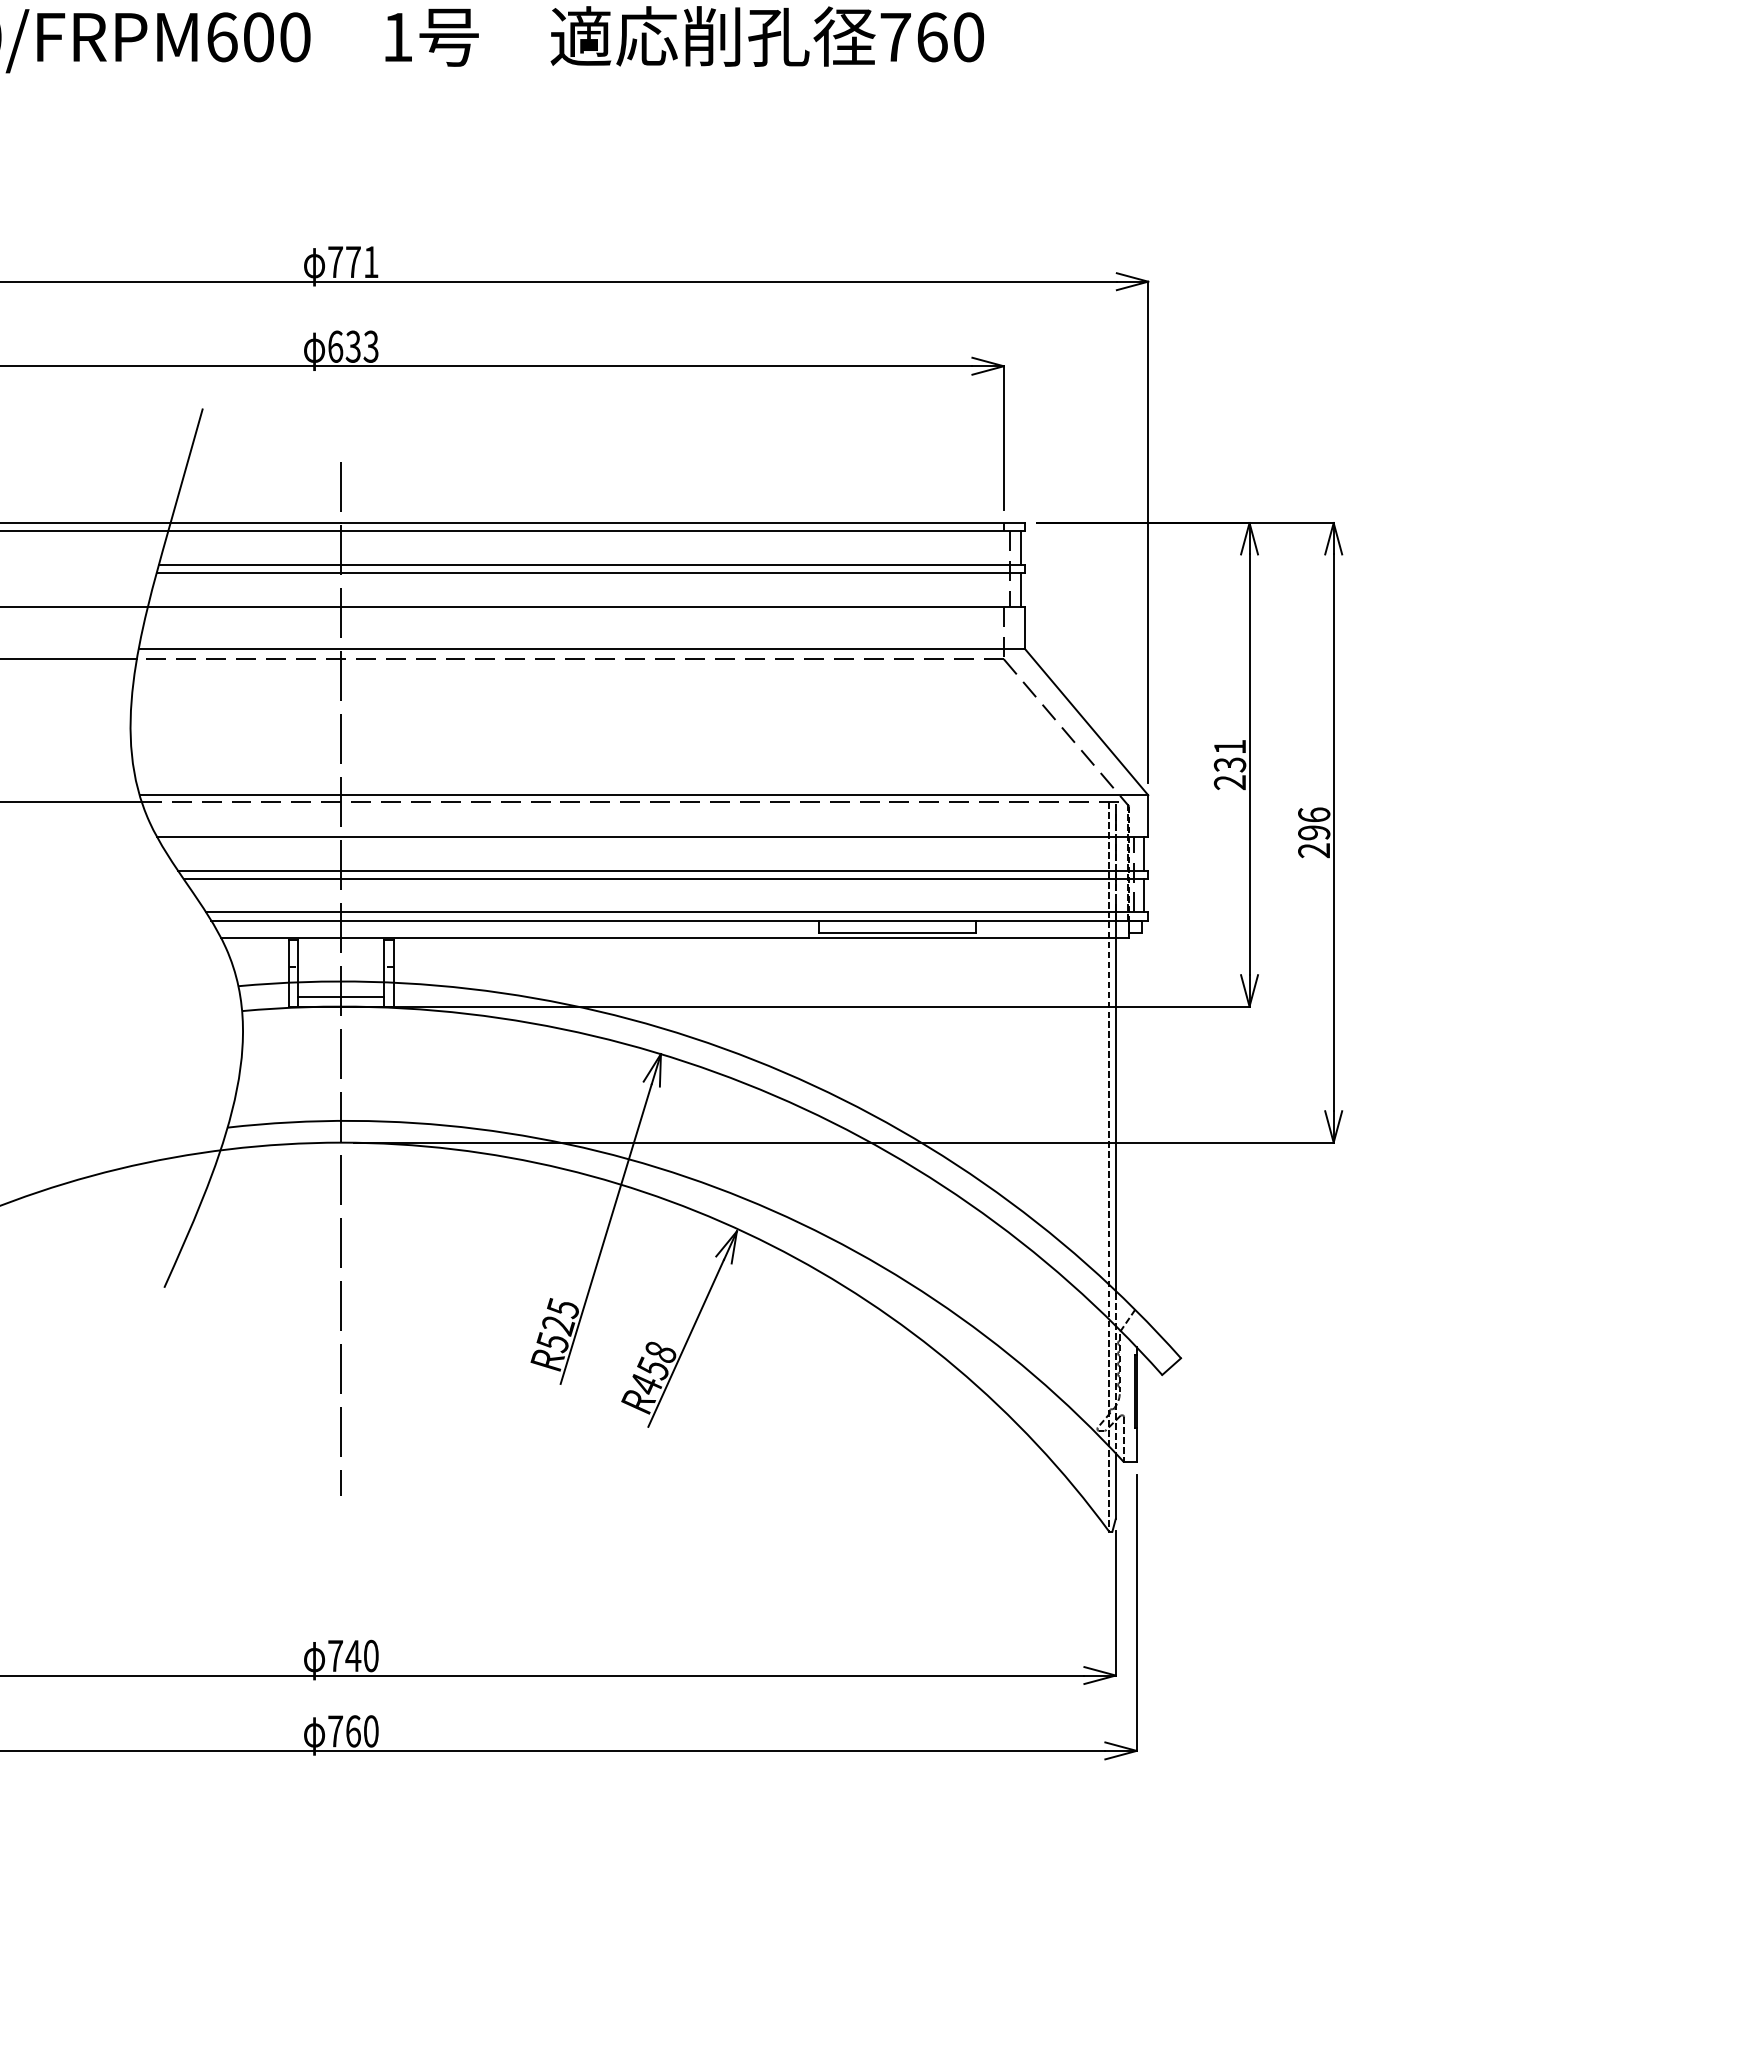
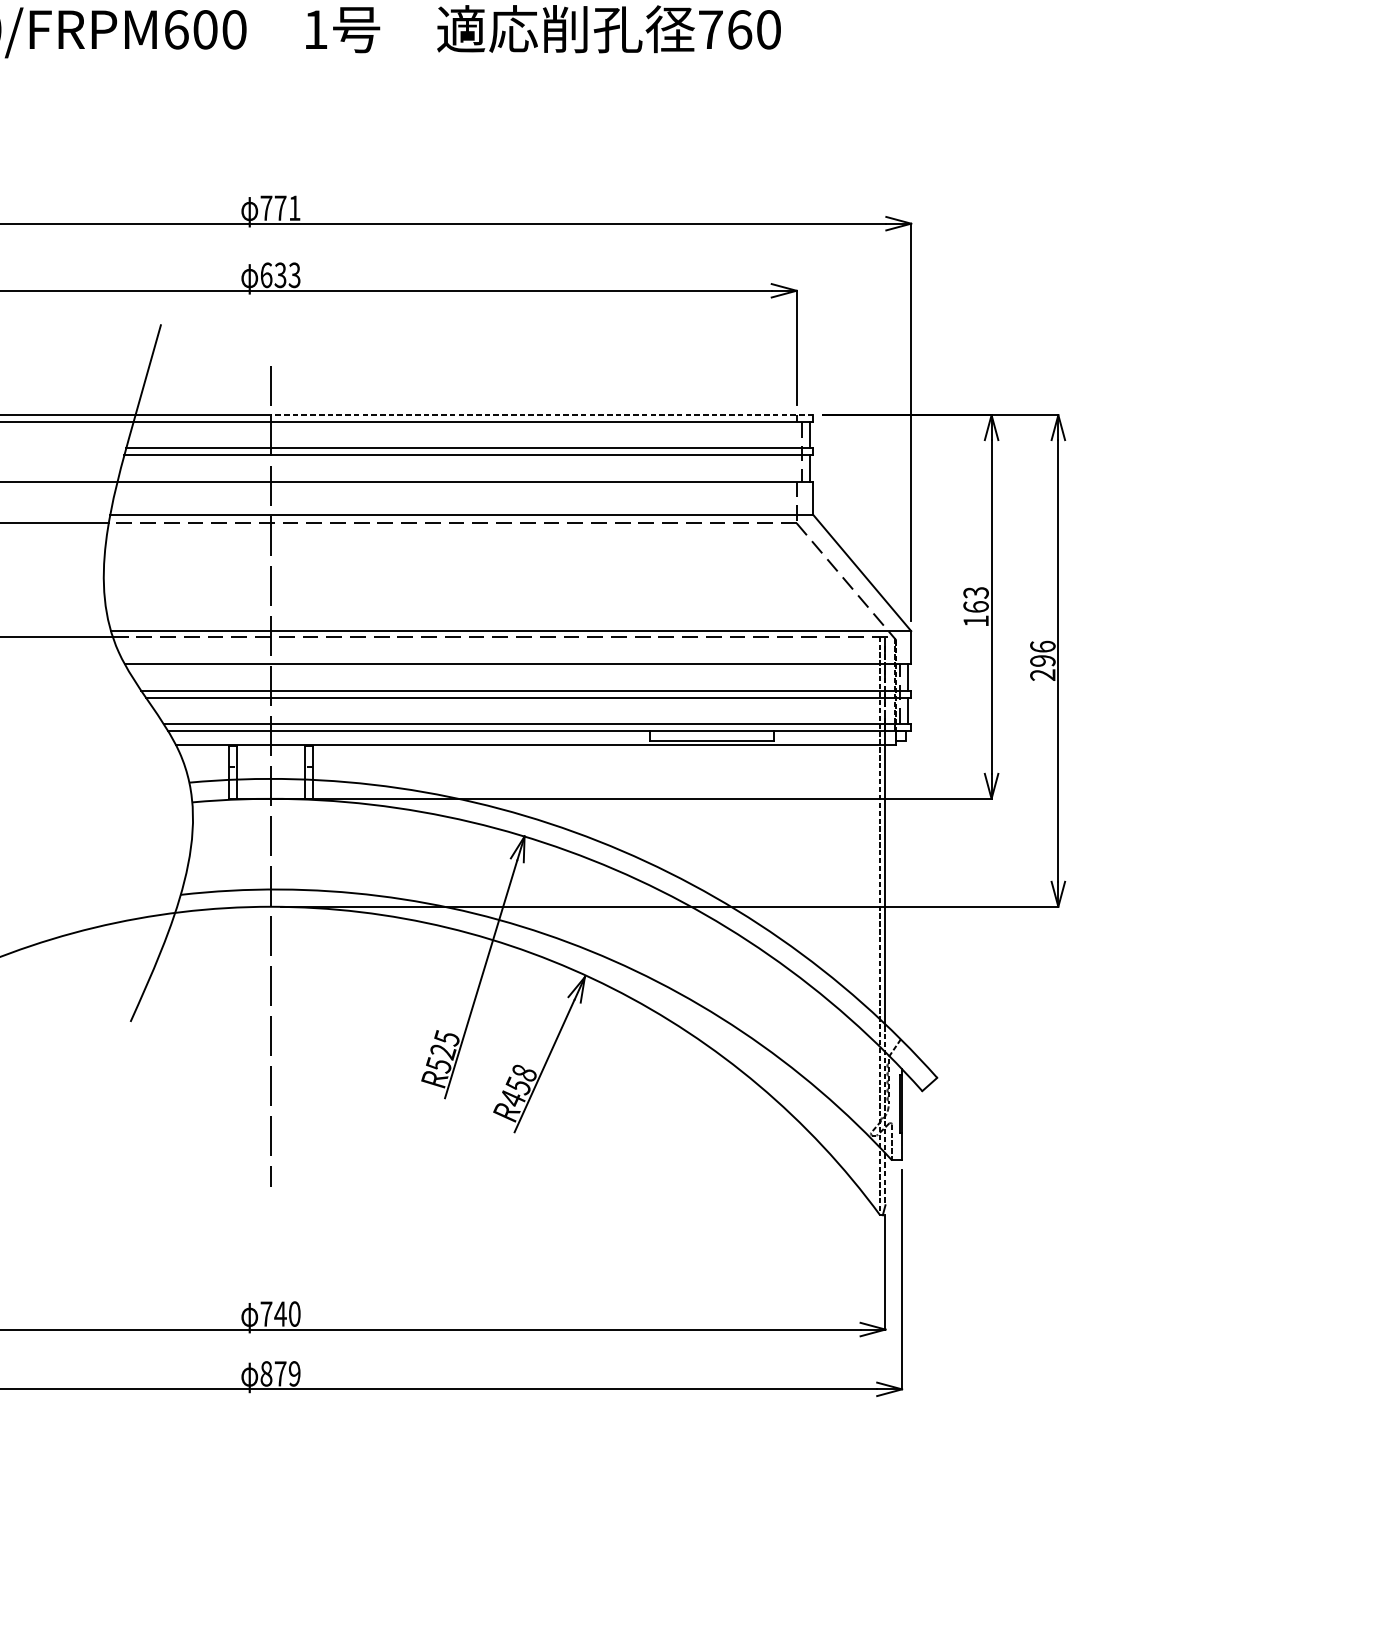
line: (683, 523) -> (542, 415), solid -> dashed
text: (1229, 764) -> (975, 606), 231 -> 163
line: (341, 997) -> (271, 791), removed
line: (1115, 1486) -> (885, 1179), solid -> dashed
text: (353, 1731) -> (280, 1373), 760 -> 879

